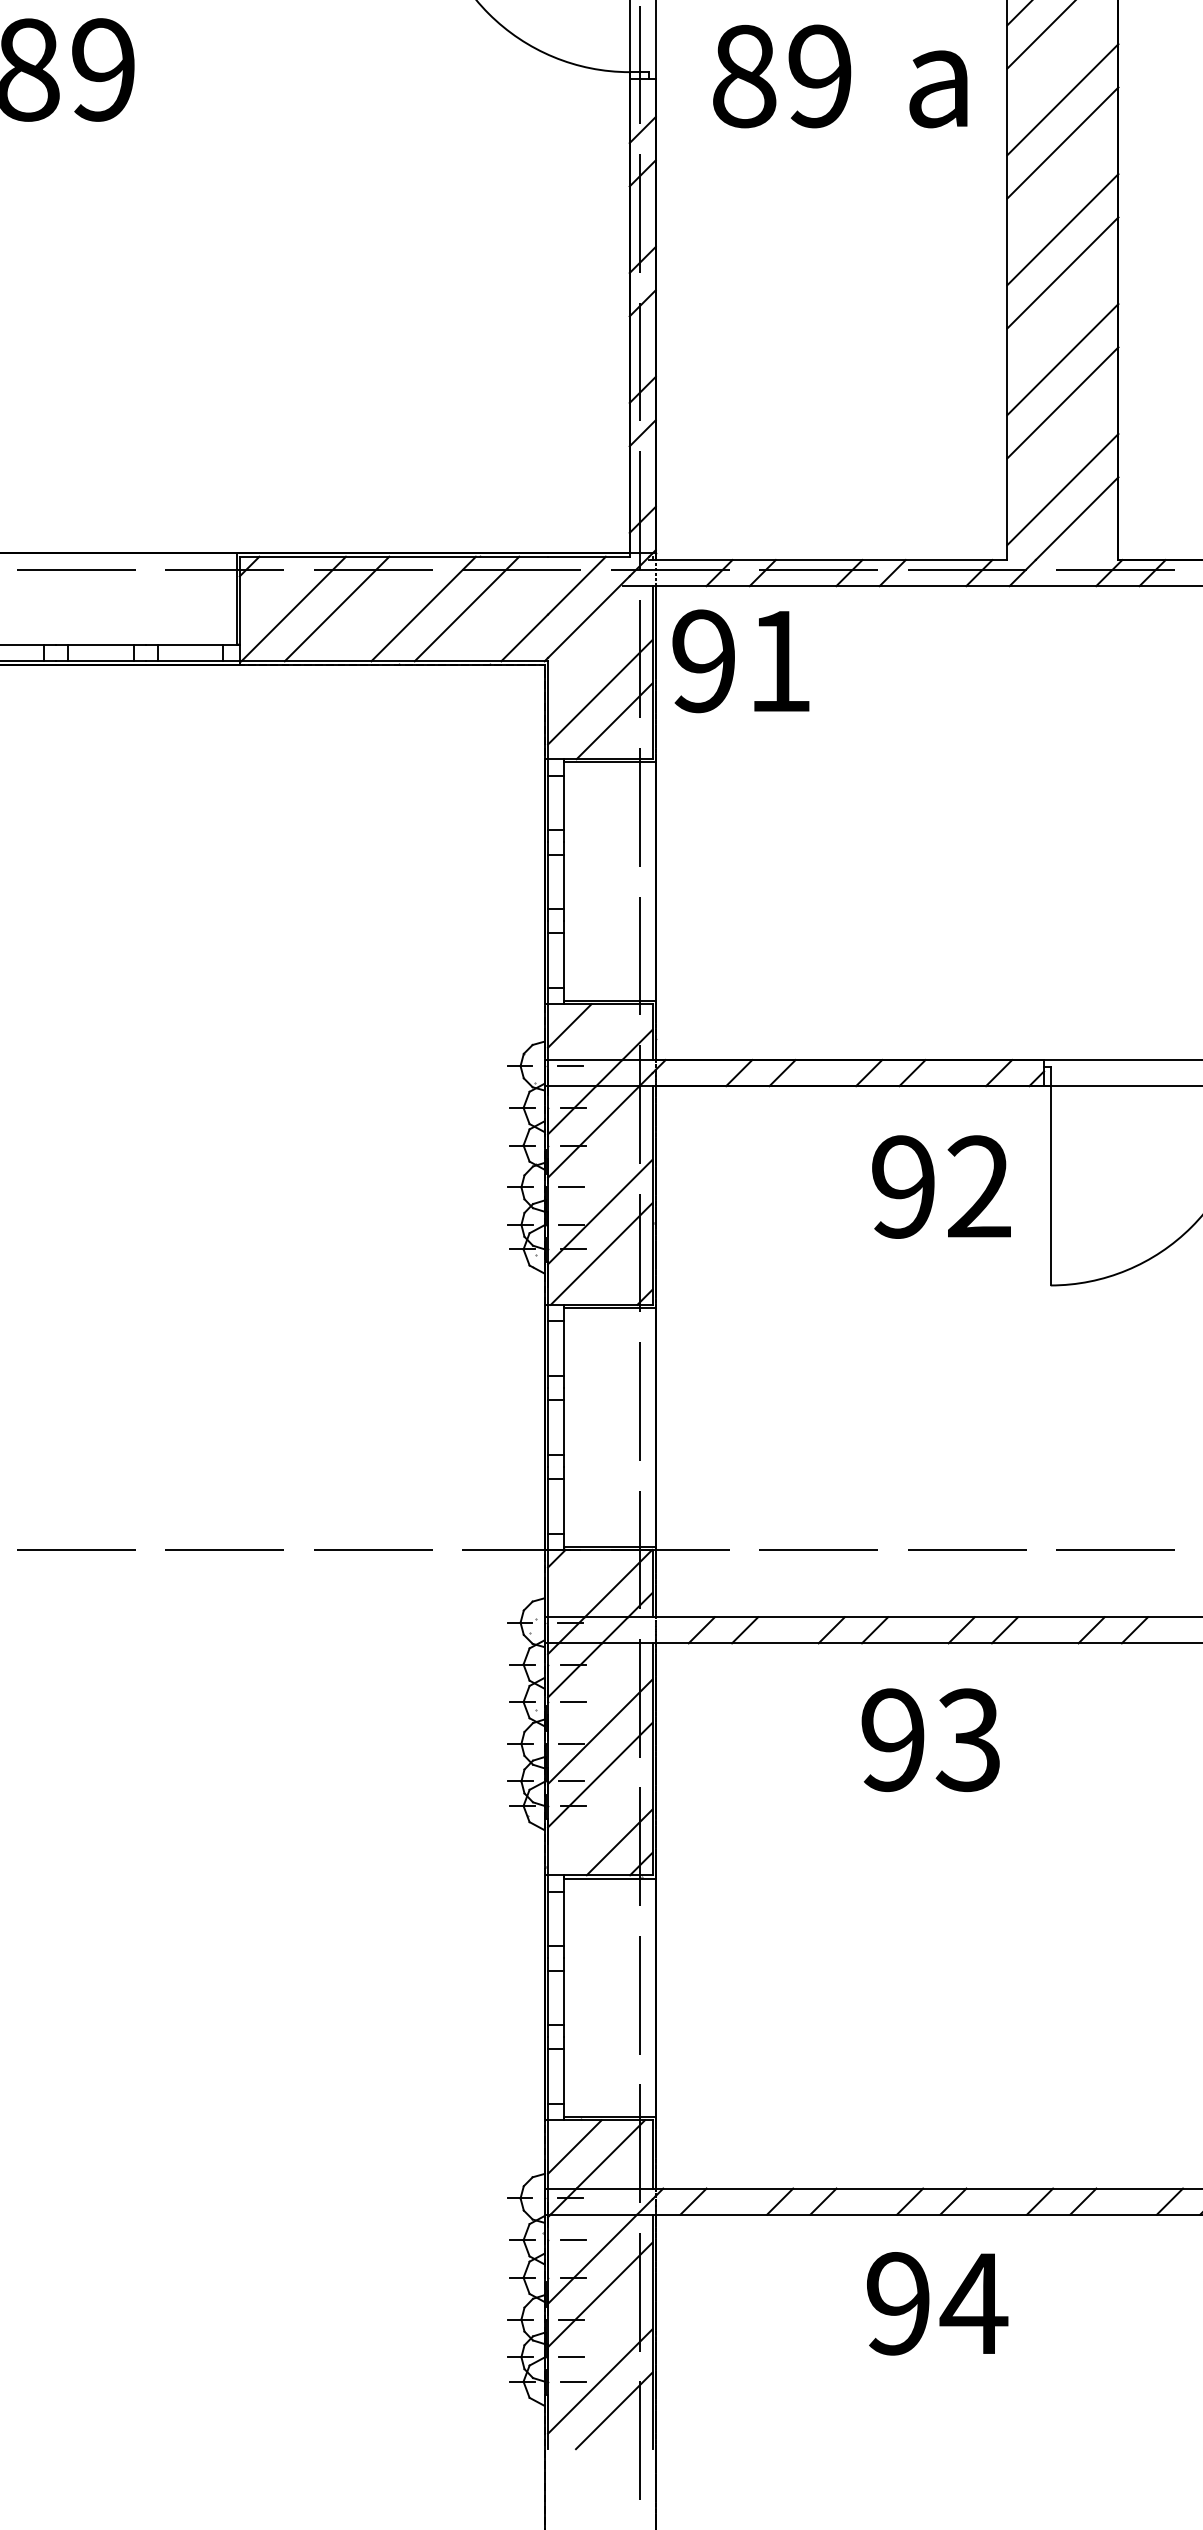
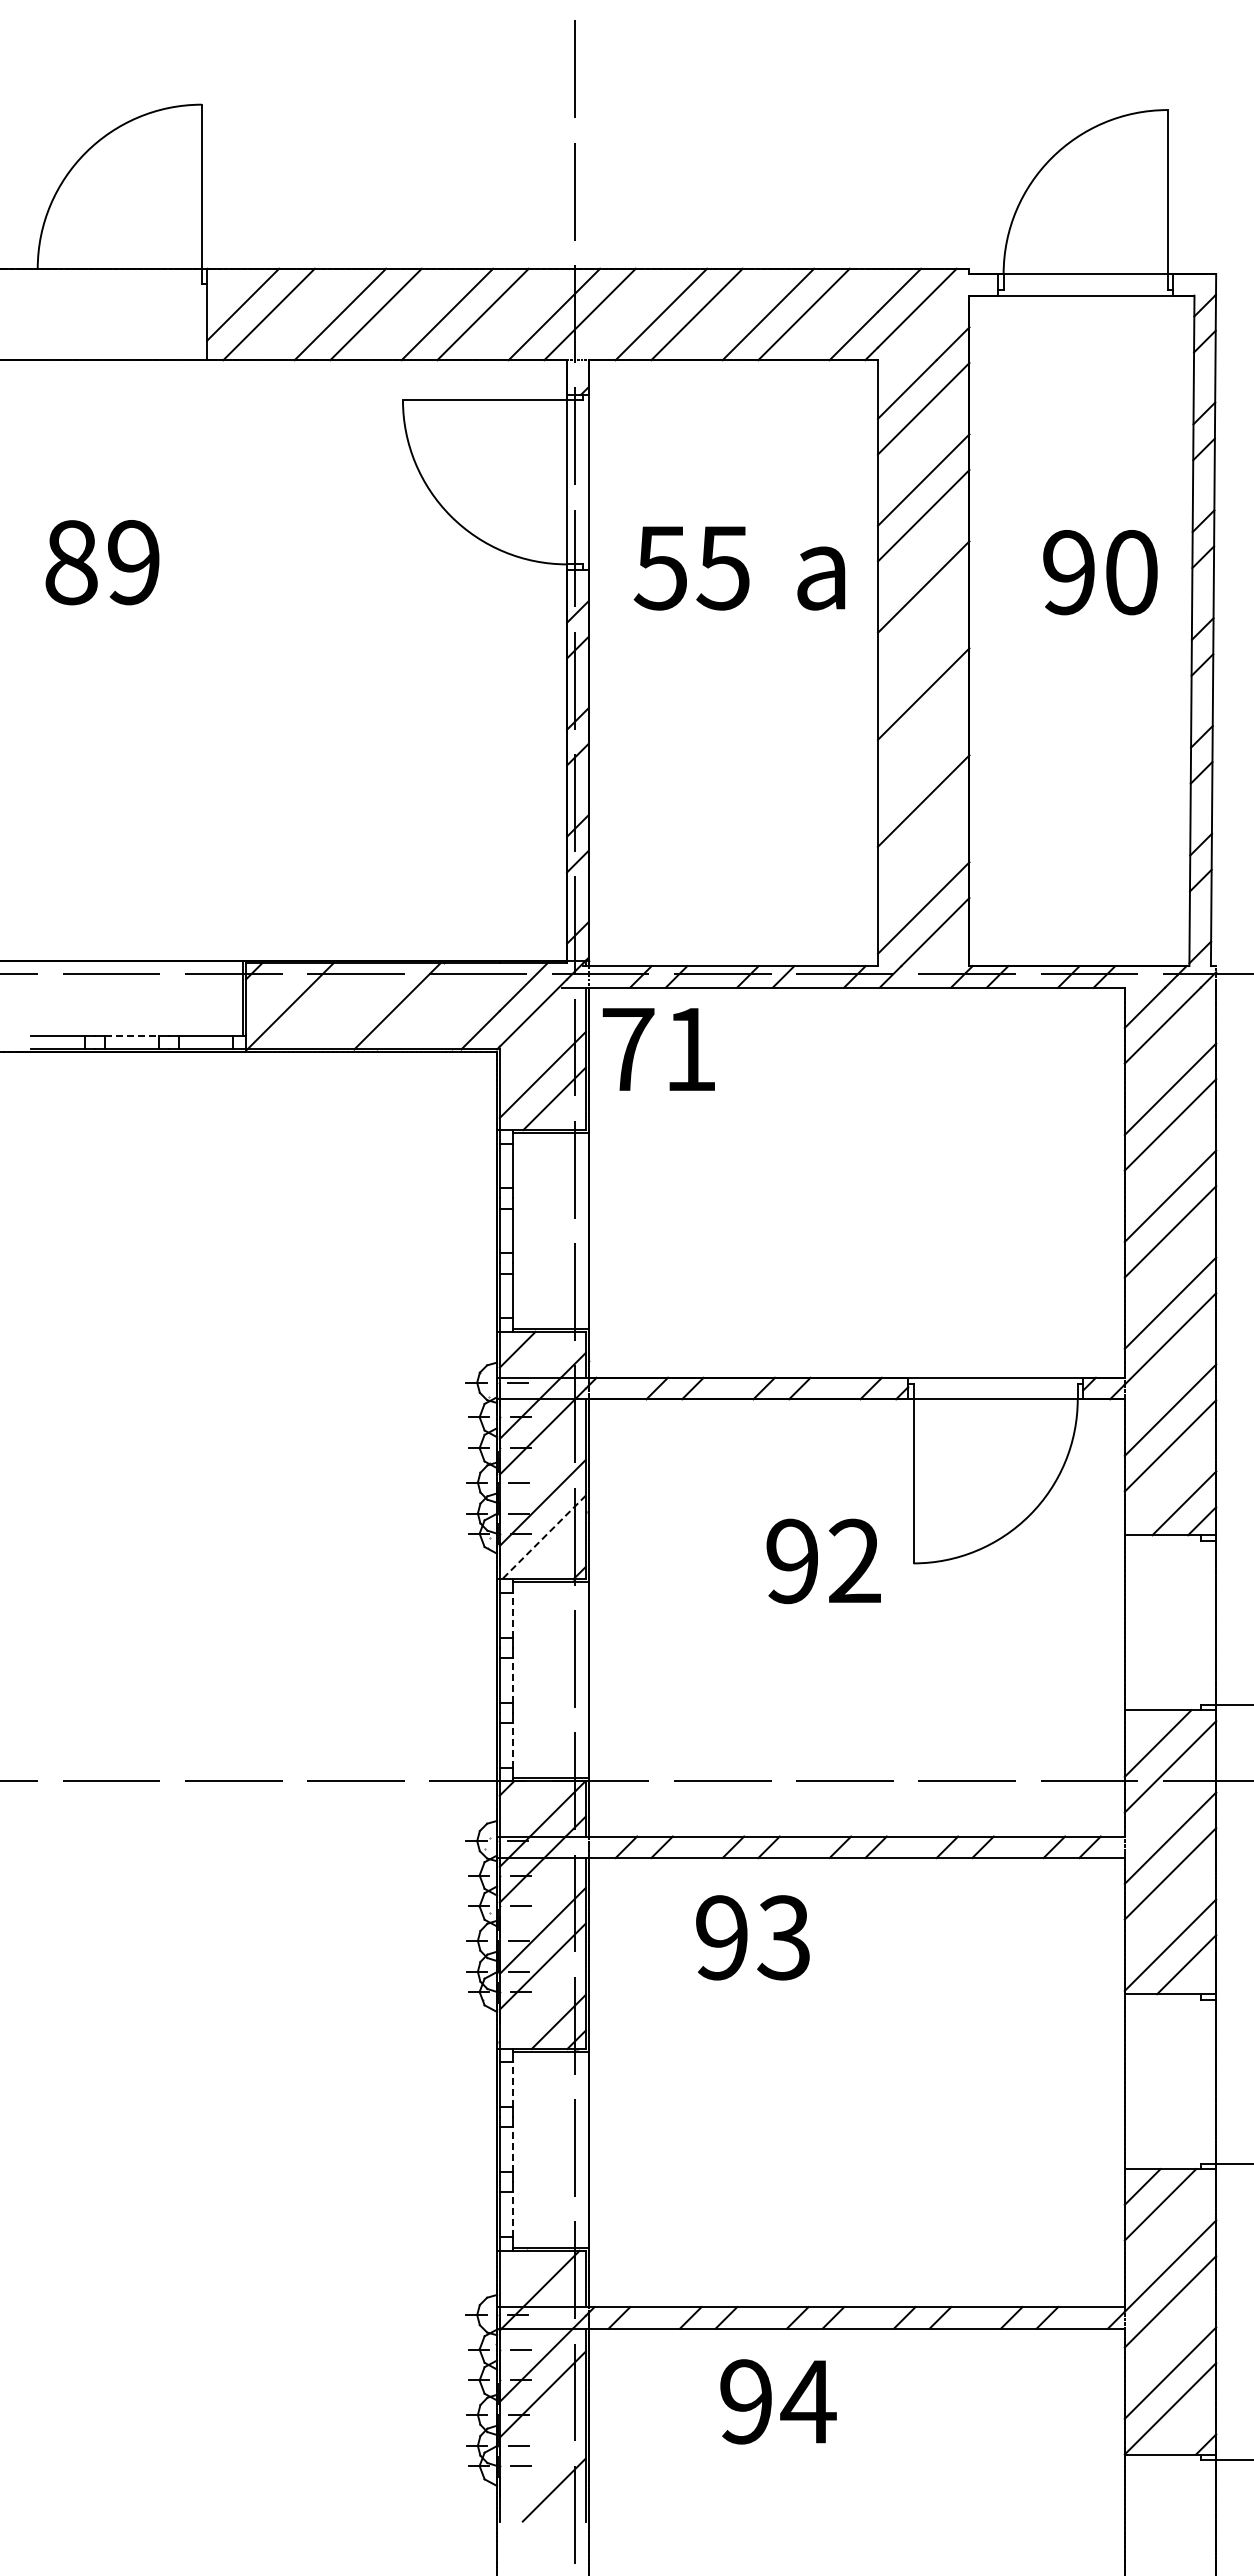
text: (780, 75) -> (691, 567), 89 -> 55
line: (1062, 142) -> (923, 622), removed
line: (1062, 272) -> (923, 729), removed
line: (1062, 402) -> (923, 836), removed
line: (337, 609) -> (326, 1006), removed
line: (467, 609) -> (433, 1006), removed
line: (100, 645) -> (131, 1036), solid -> dashed
text: (704, 661) -> (628, 1049), 91 -> 71
text: (941, 1187) -> (823, 1561), moved
line: (601, 1253) -> (543, 1537), solid -> dashed
line: (564, 1347) -> (513, 1614), solid -> dashed
line: (564, 1426) -> (513, 1679), solid -> dashed
line: (564, 1505) -> (513, 1744), solid -> dashed
text: (930, 1739) -> (752, 1937), moved
line: (564, 1918) -> (513, 2084), solid -> dashed
line: (564, 1997) -> (513, 2149), solid -> dashed
line: (564, 2076) -> (513, 2214), solid -> dashed
line: (574, 2146) -> (521, 2272), removed
text: (937, 2303) -> (778, 2401), moved
line: (599, 2381) -> (542, 2465), removed

